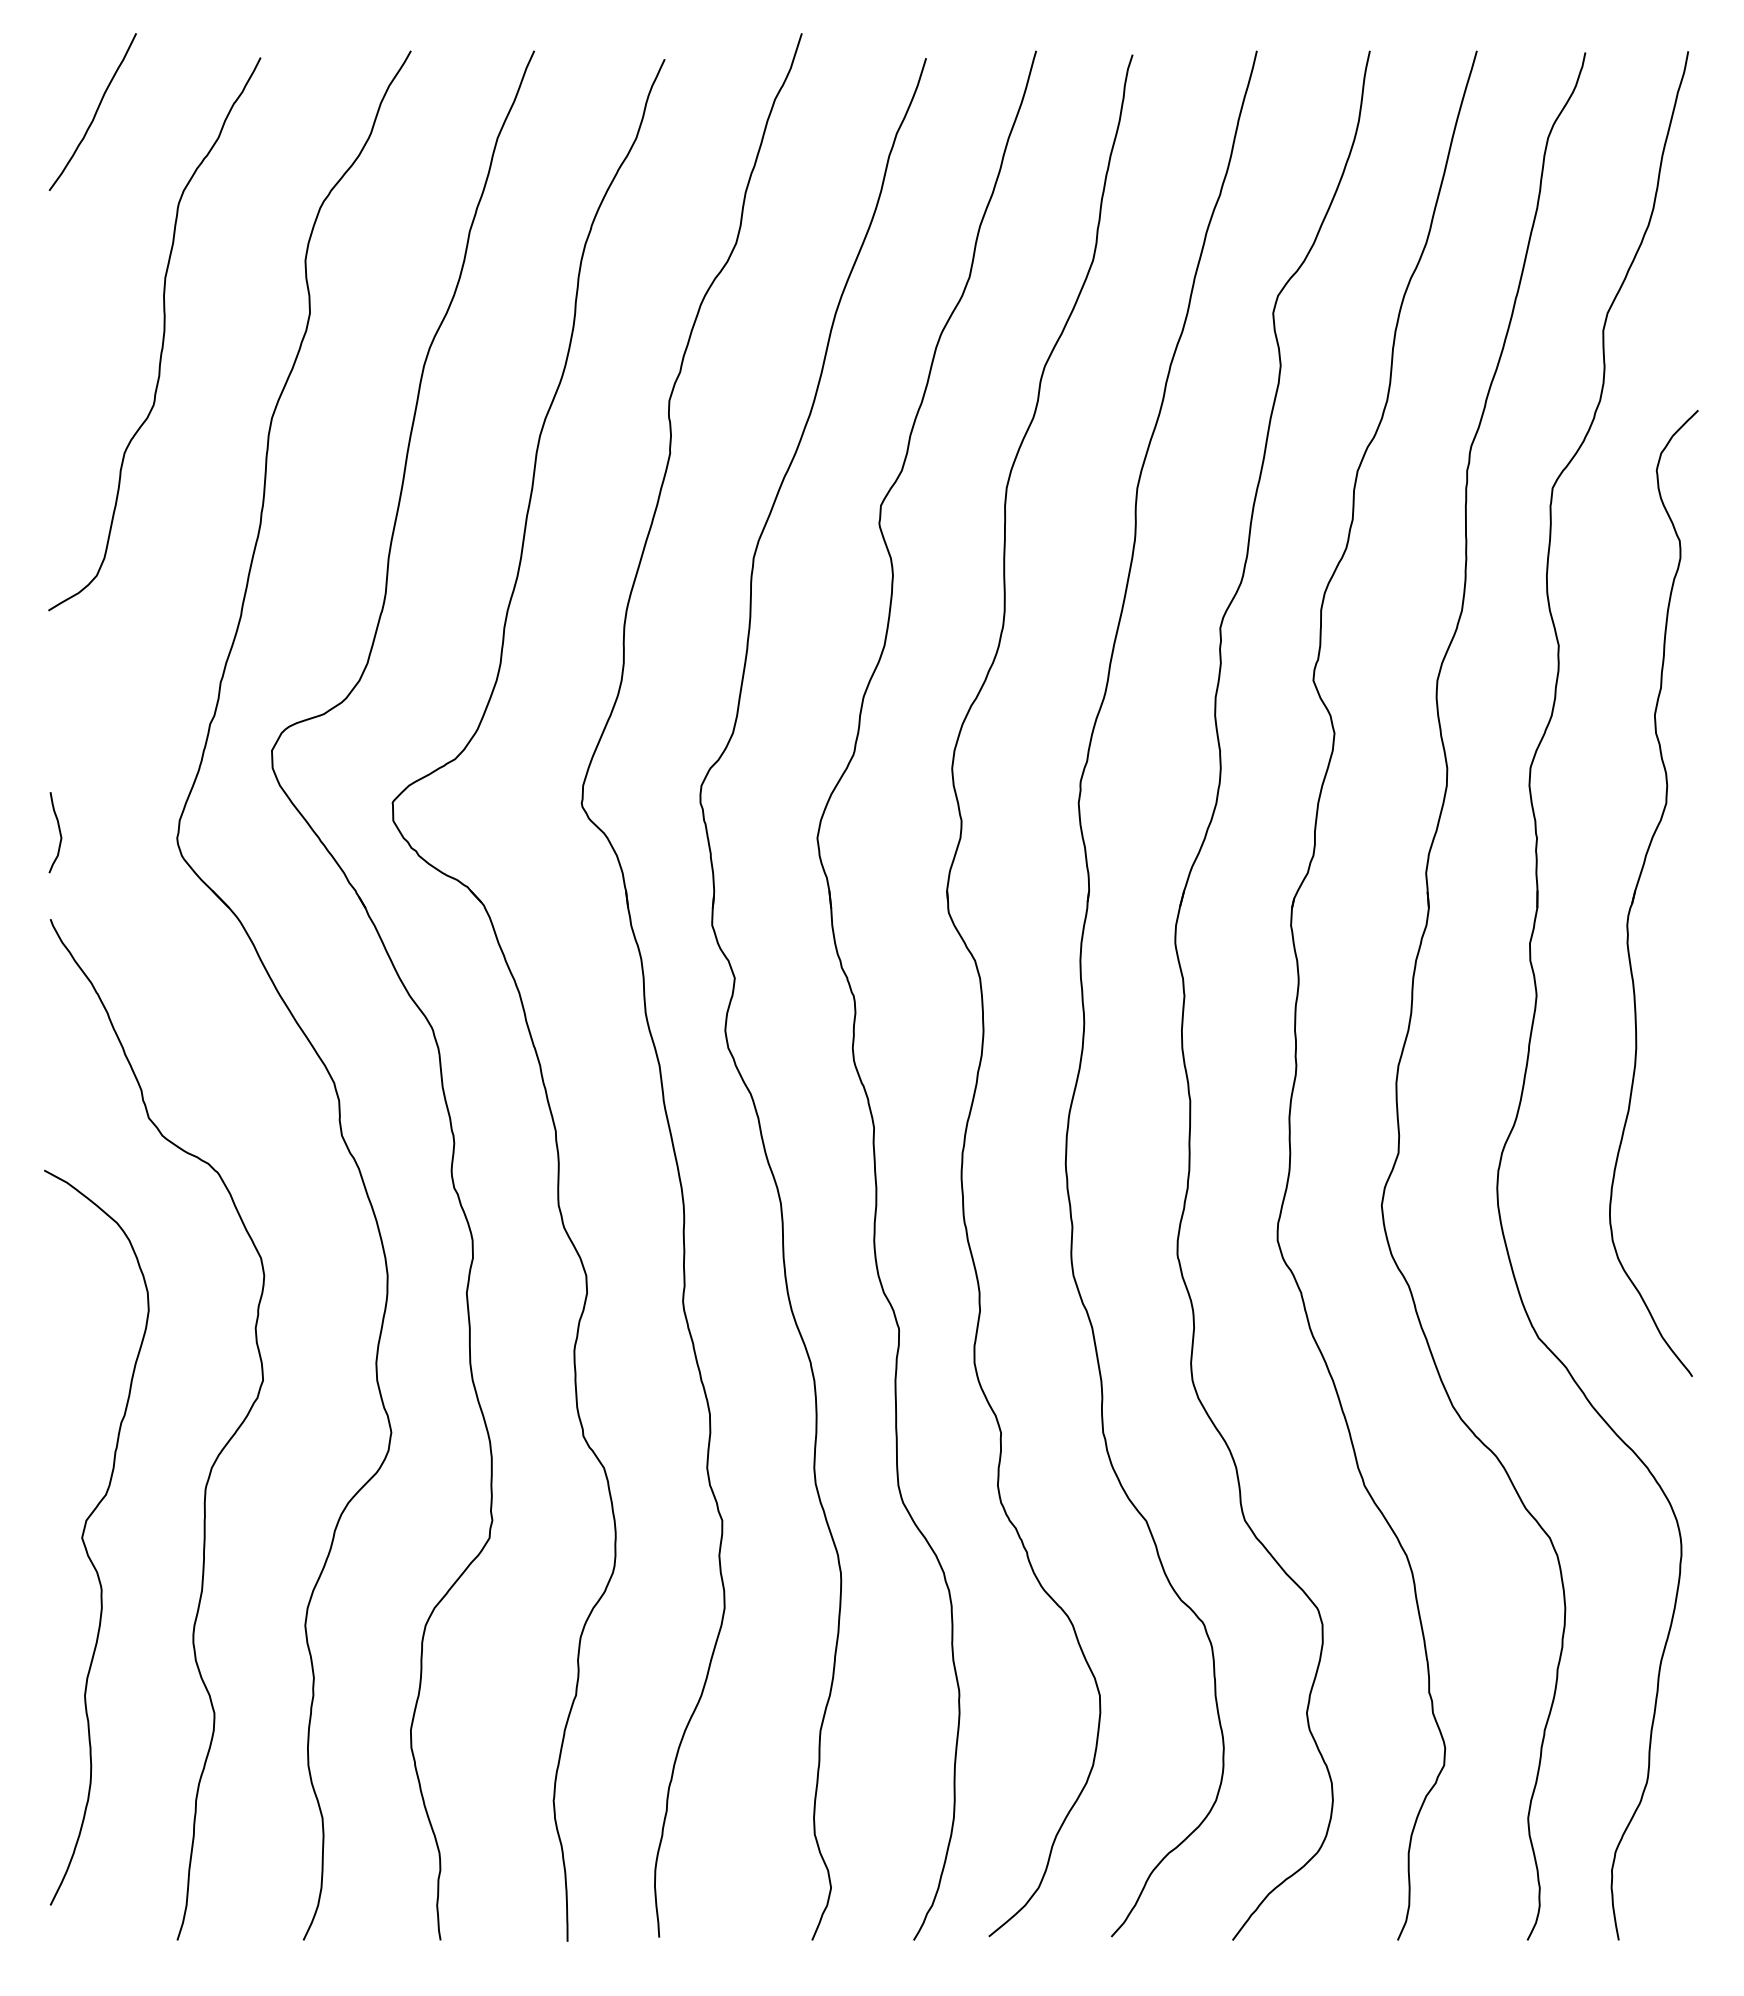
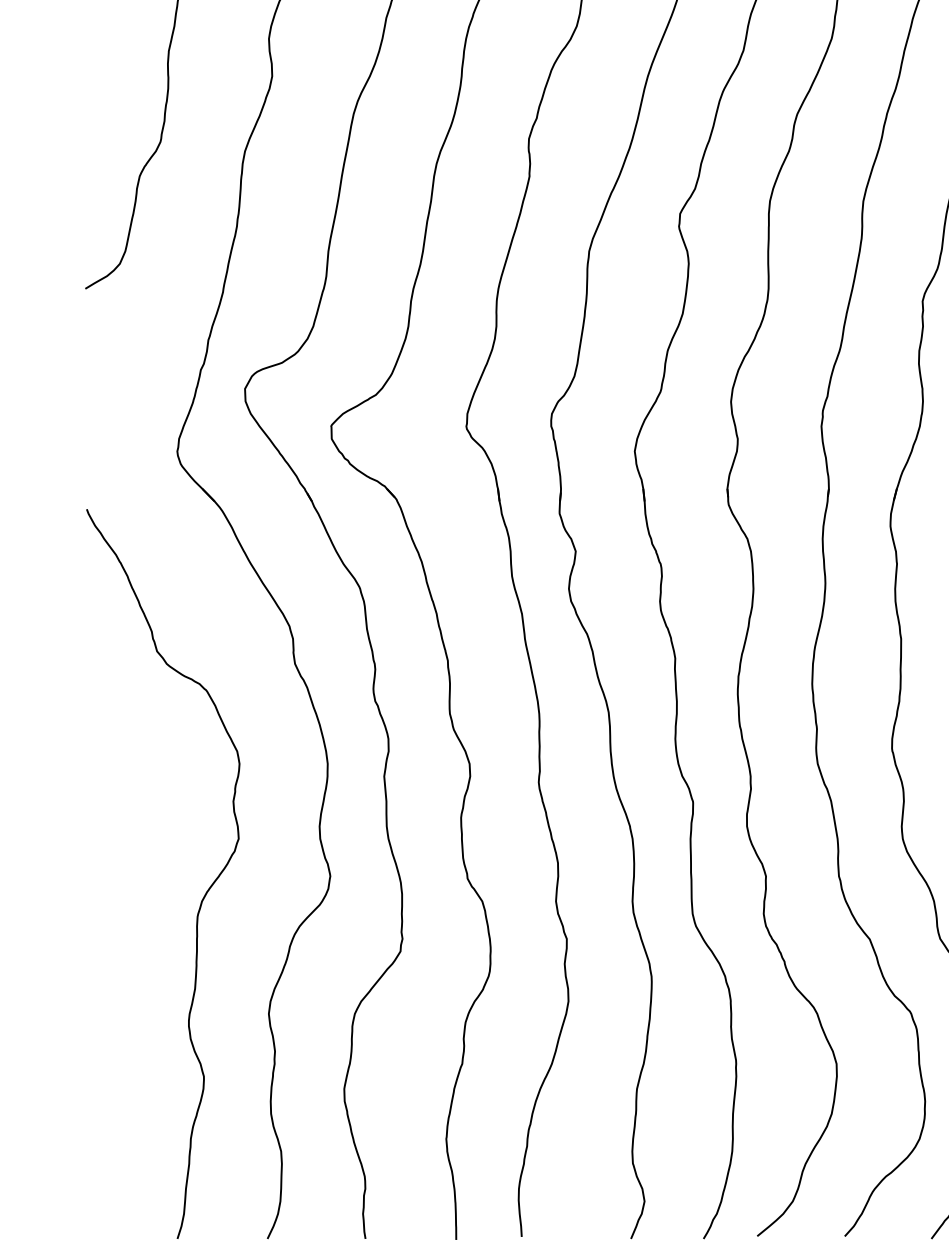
curve: (59, 832) -> (93, 447), removed
curve: (84, 1533) -> (111, 948), removed

